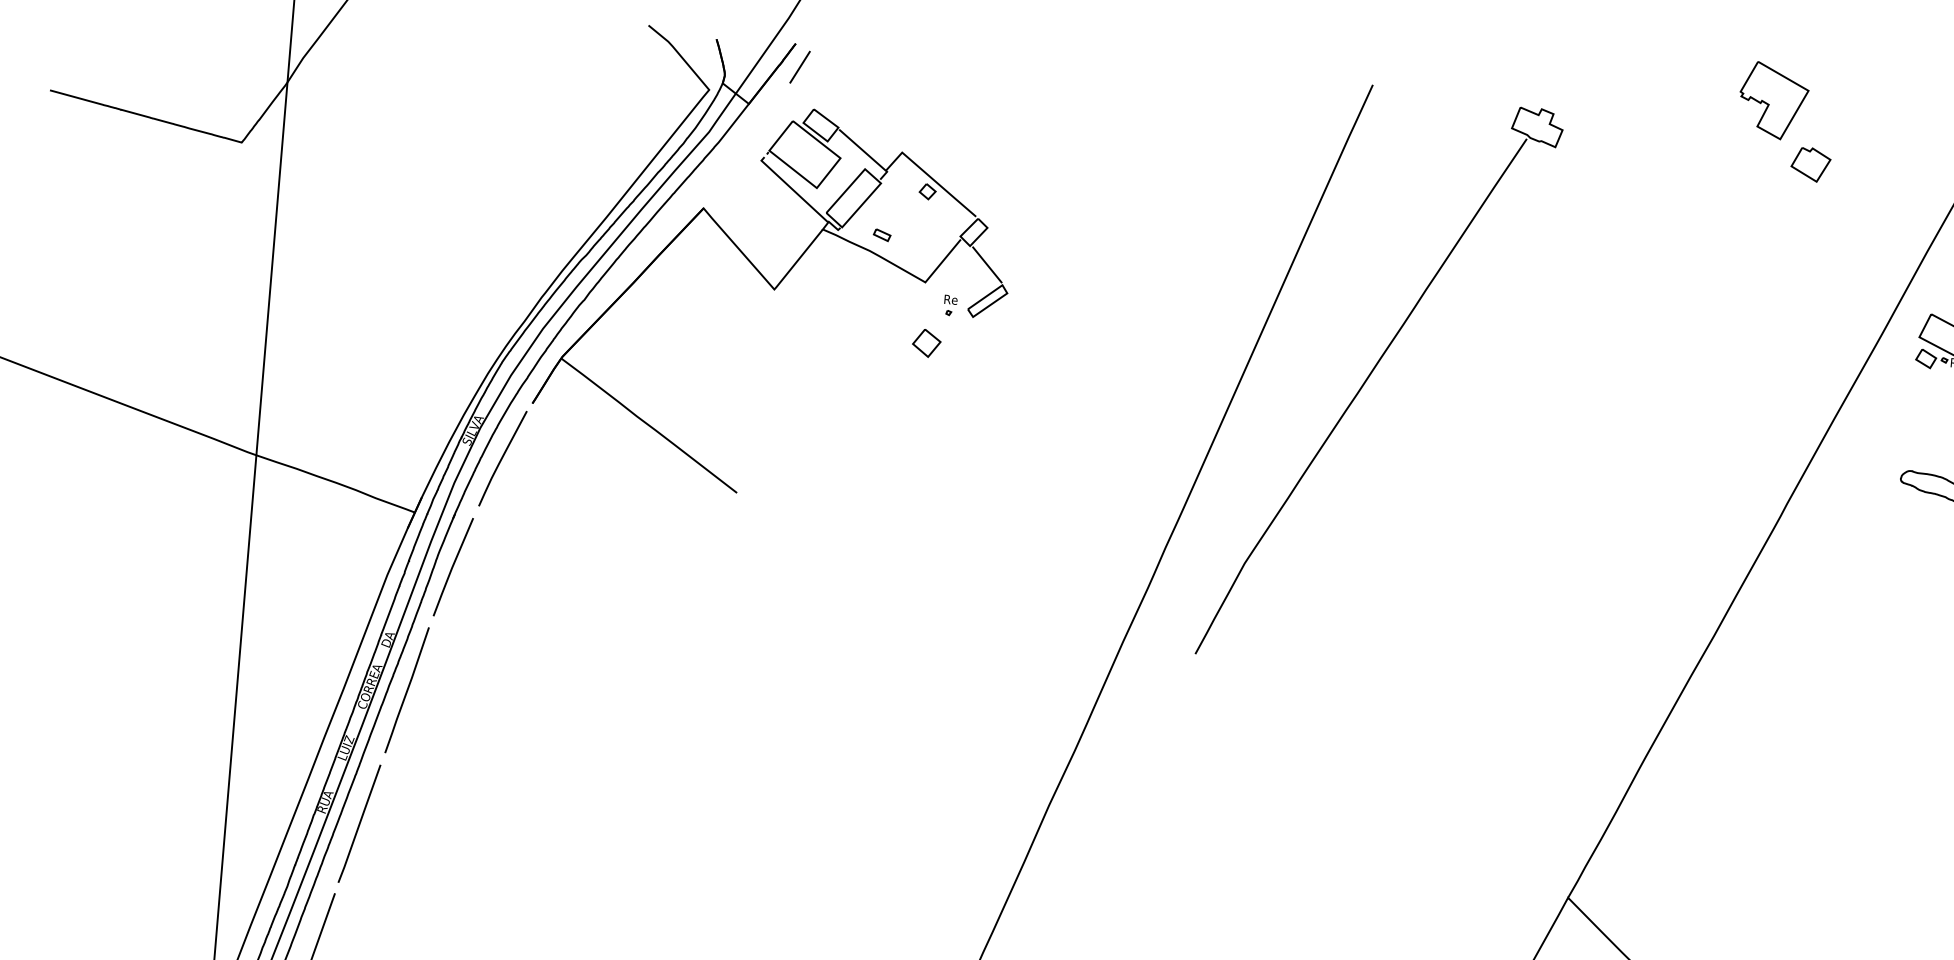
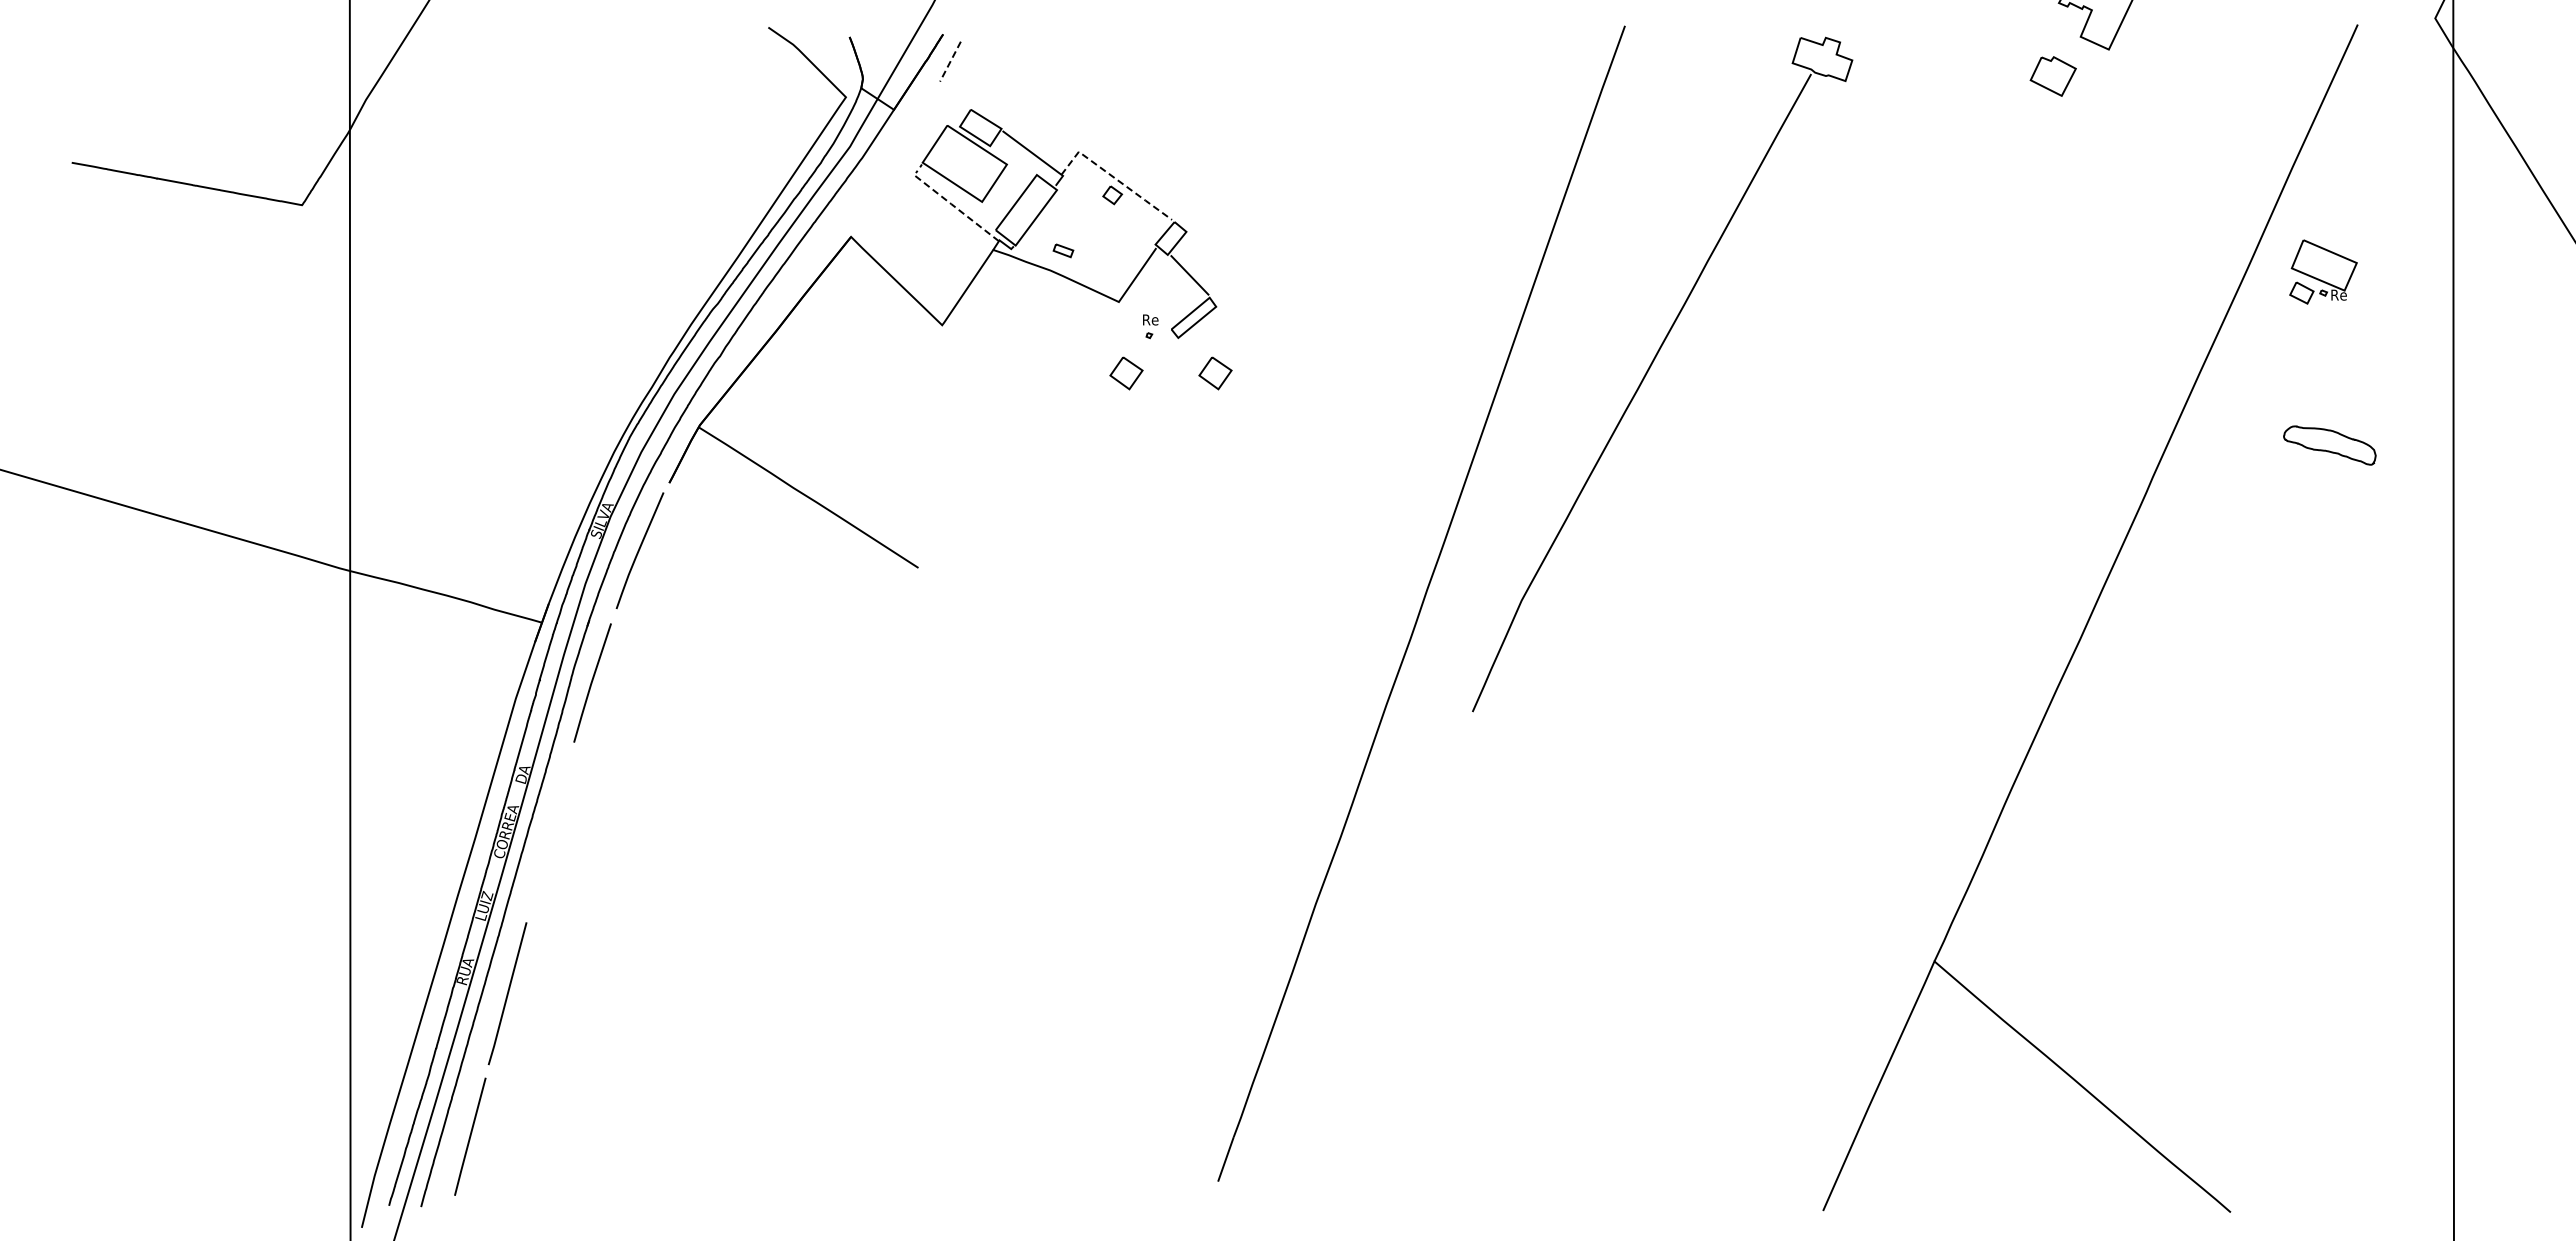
line: (800, 67) -> (950, 61), solid -> dashed
part: (1810, 164) -> (2052, 76), moved
line: (930, 176) -> (1114, 177), solid -> dashed
line: (792, 189) -> (953, 205), solid -> dashed
part: (1001, 349) -> (1215, 373), added
line: (407, 690) -> (550, 832), removed

